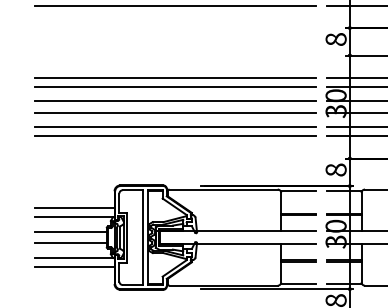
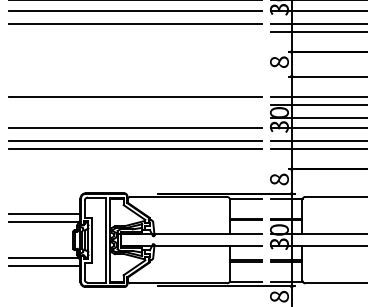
line: (175, 5) -> (135, 31), removed
line: (175, 86) -> (135, 104), removed
line: (175, 101) -> (135, 117), removed
line: (71, 231) -> (41, 234), removed
line: (71, 243) -> (41, 245), removed

